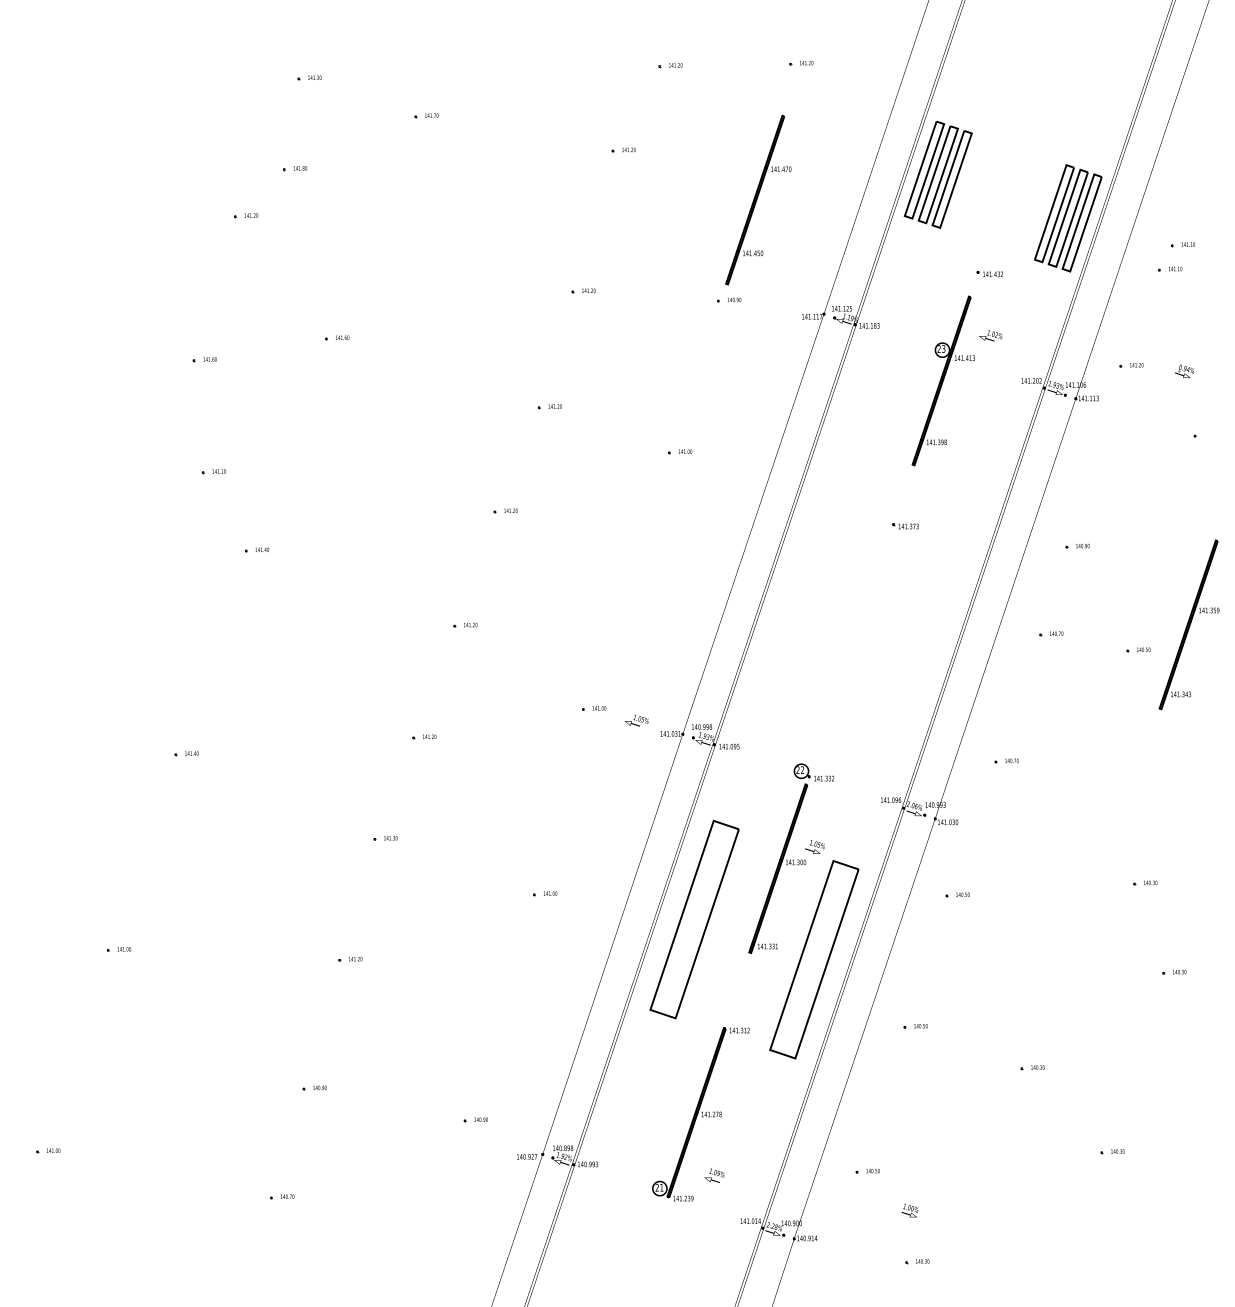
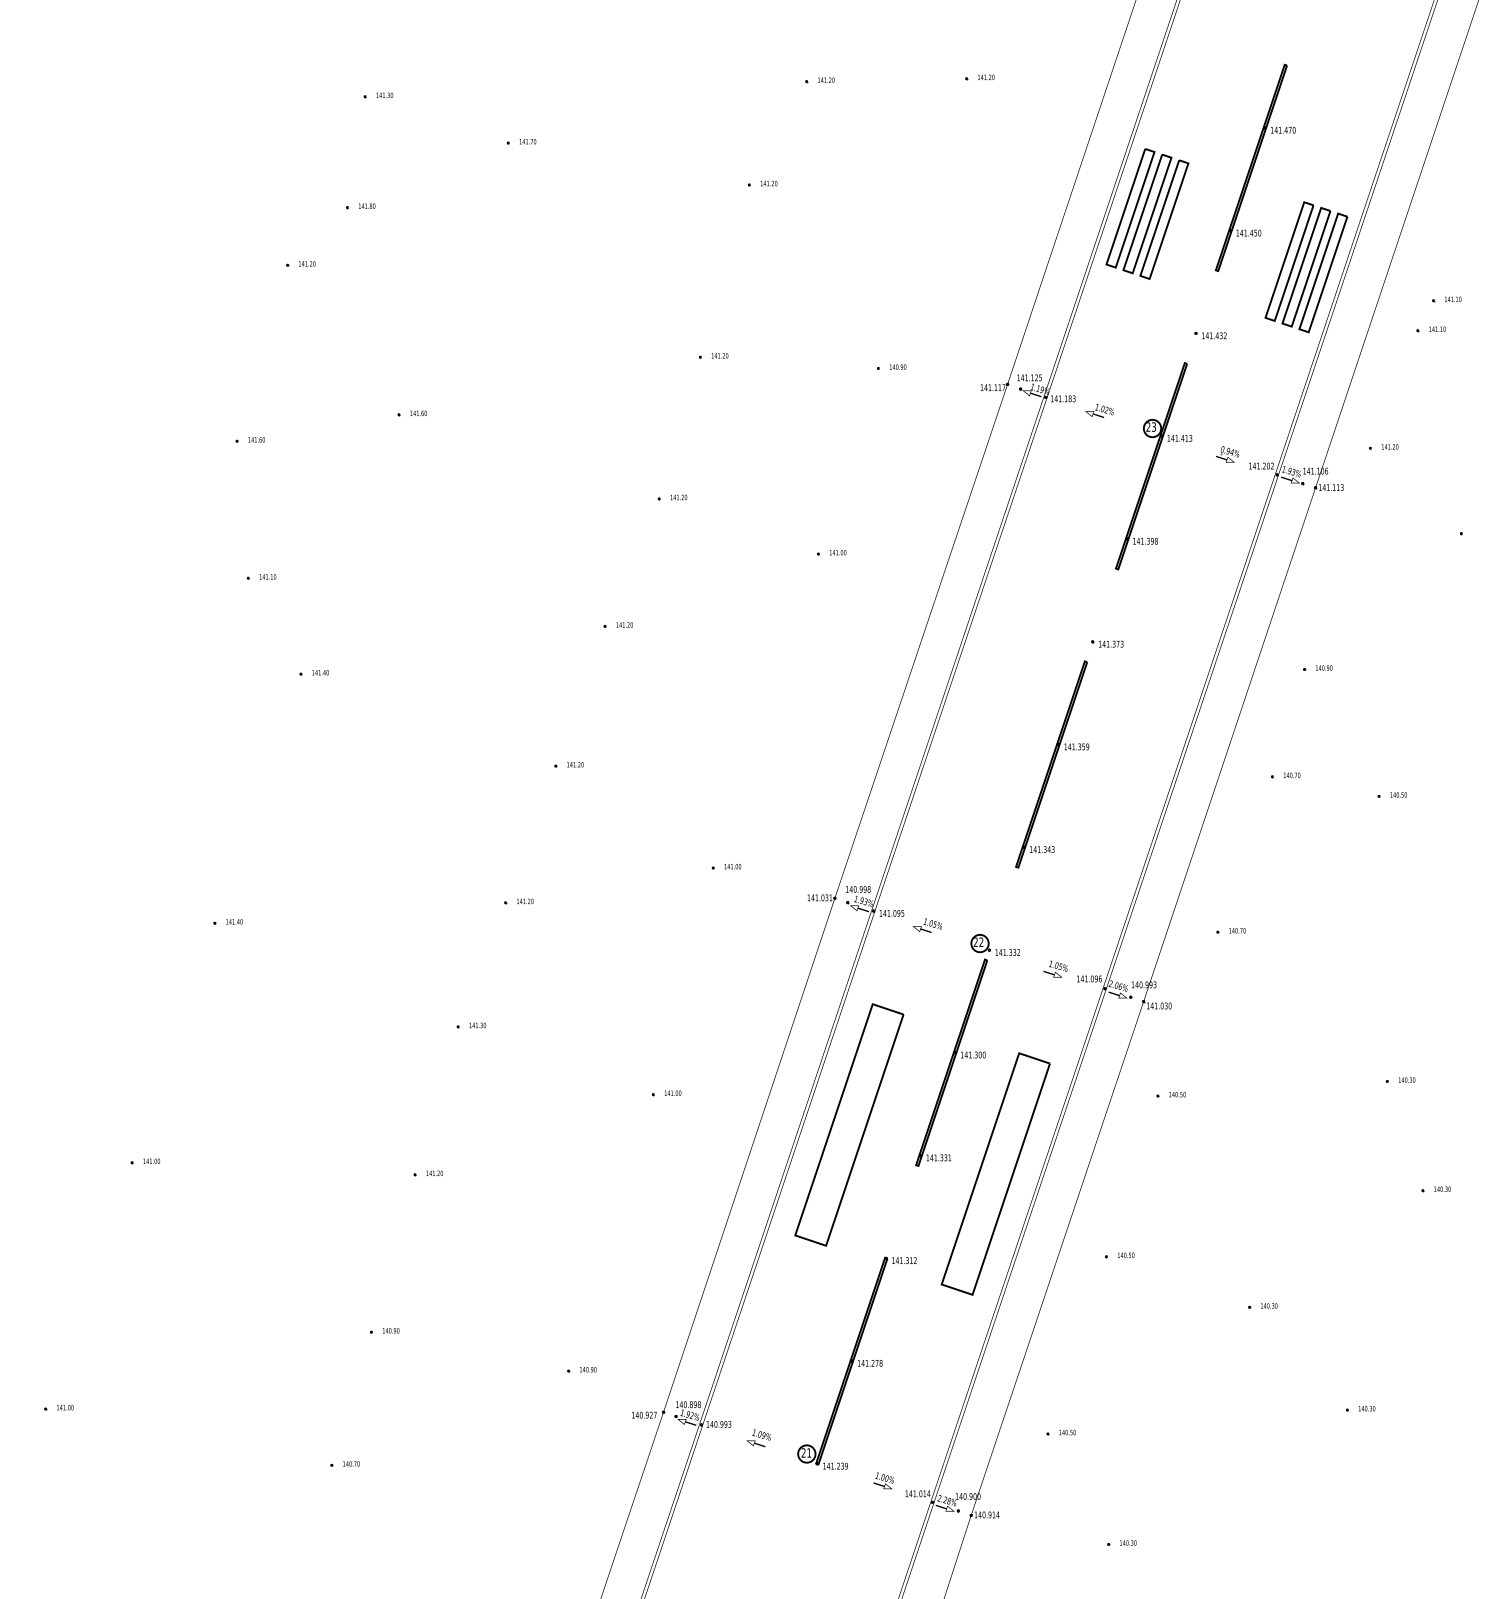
part: (757, 199) -> (1254, 167), moved
text: (990, 335) -> (1099, 410), moved
part: (1184, 371) -> (1227, 454), moved
part: (1189, 624) -> (1052, 764), moved
text: (636, 720) -> (927, 925), moved
text: (814, 846) -> (1055, 968), moved
text: (714, 1175) -> (758, 1438), moved
text: (909, 1210) -> (883, 1480), moved

